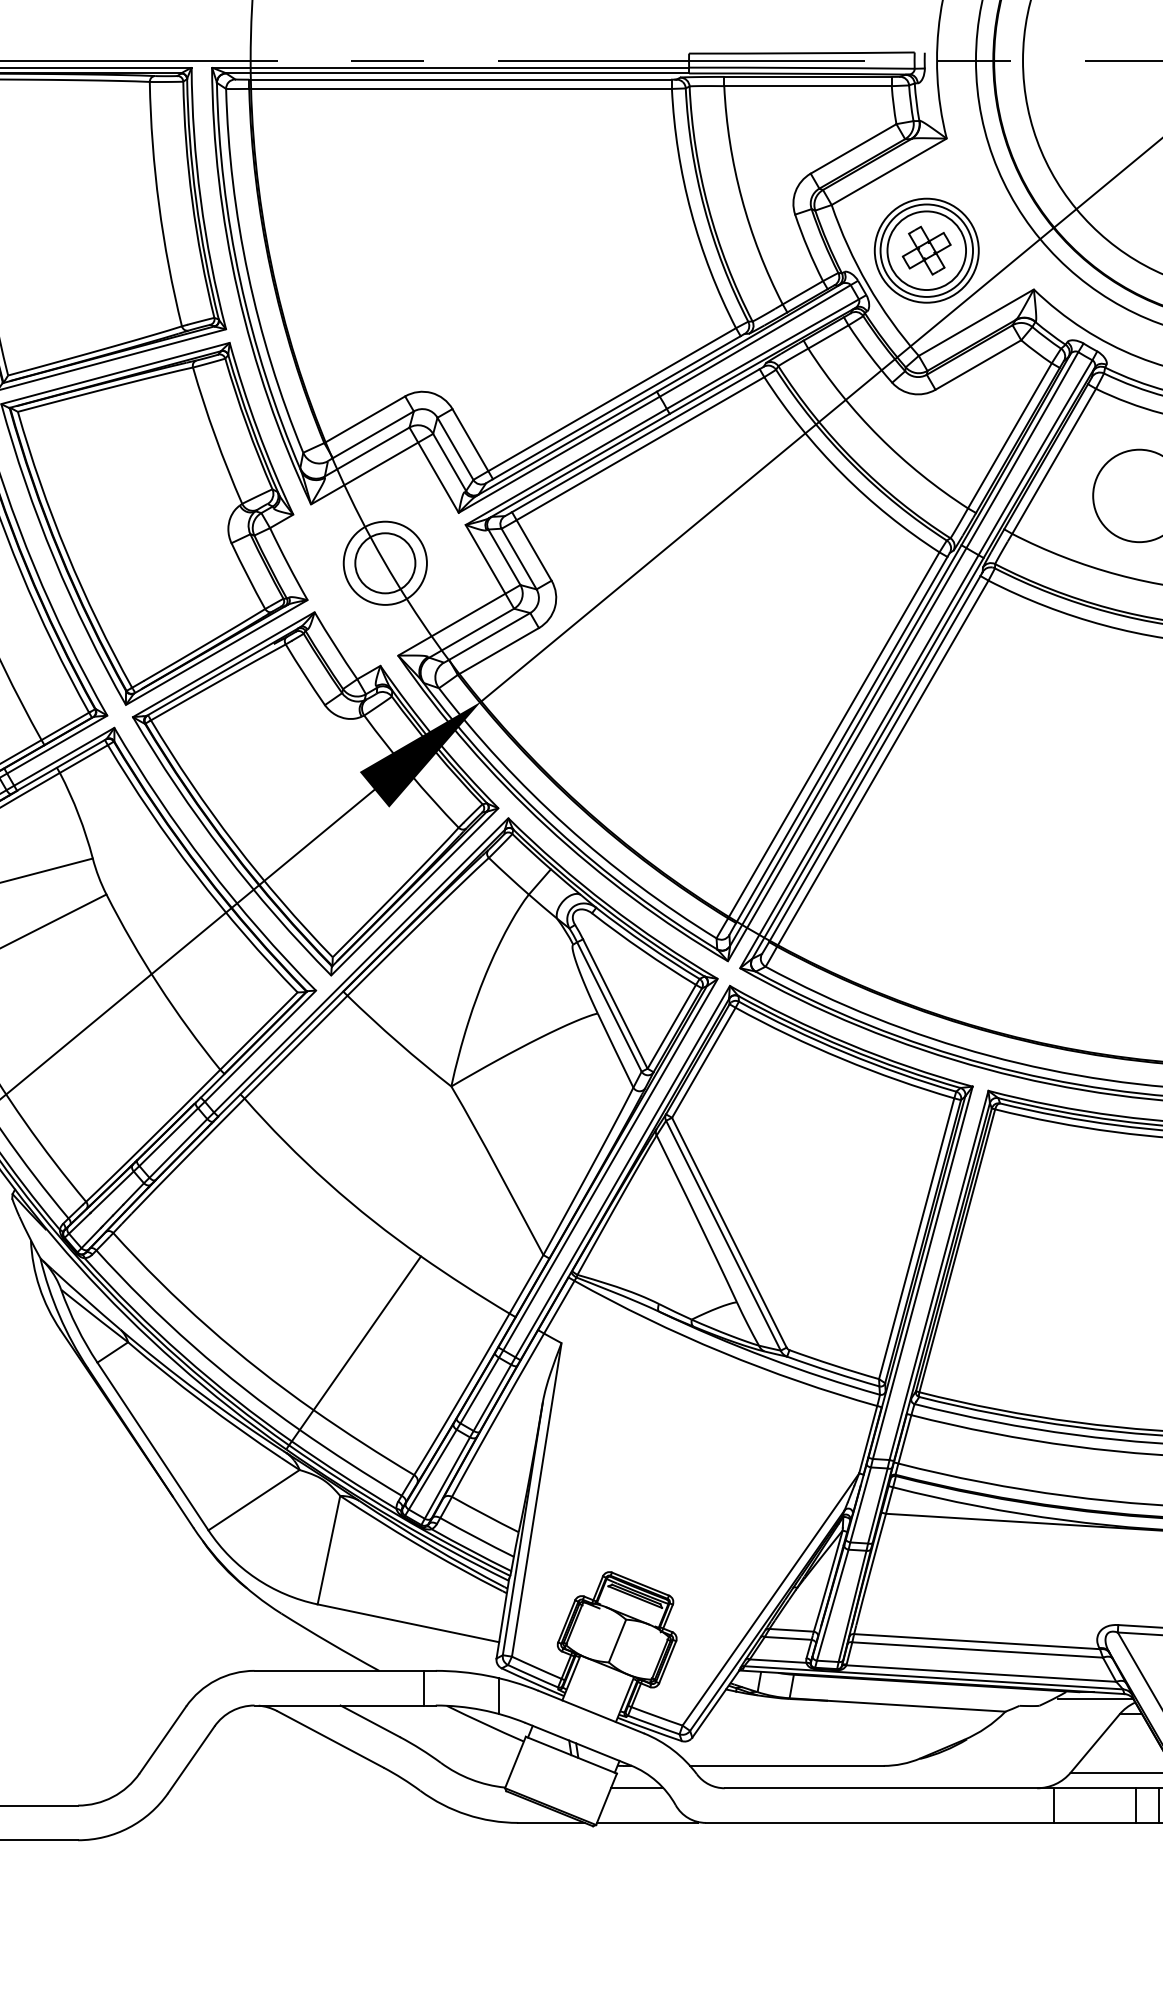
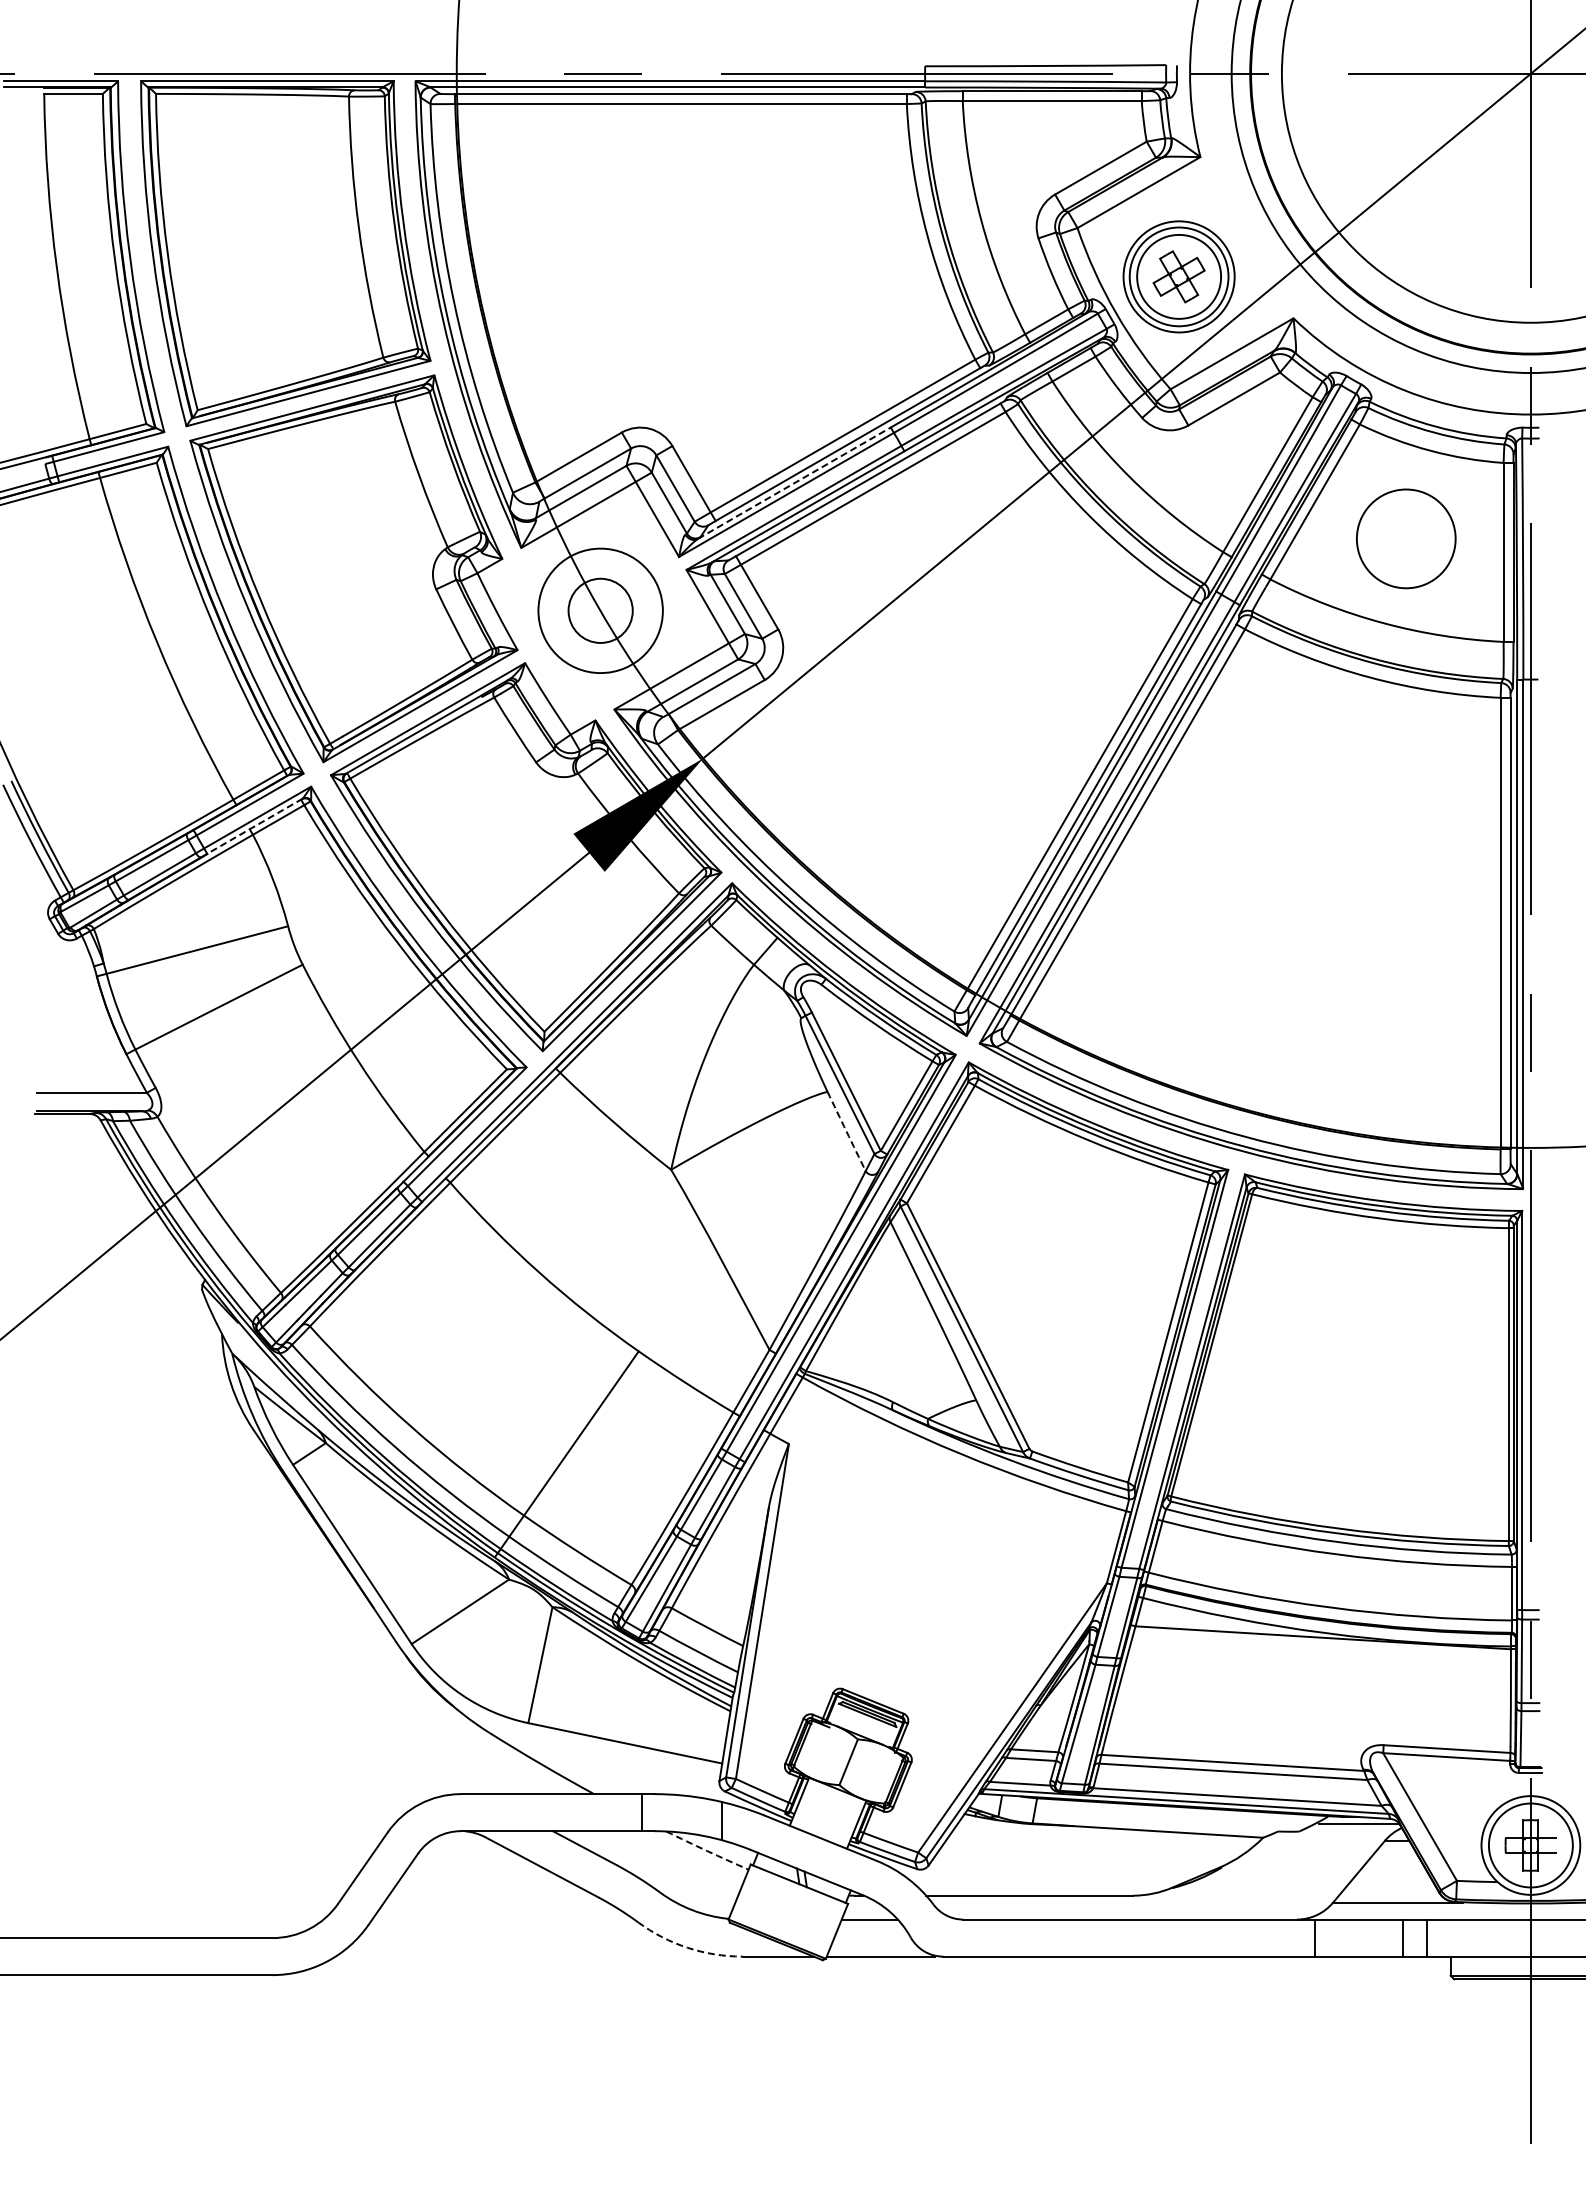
line: (566, 443) -> (794, 482), solid -> dashed
circle: (385, 562) -> (600, 610), size x1.4
line: (61, 765) -> (254, 826), solid -> dashed
arc: (615, 1050) -> (846, 1131), solid -> dashed
arc: (485, 1724) -> (707, 1851), solid -> dashed
arc: (466, 1814) -> (687, 1947), solid -> dashed

